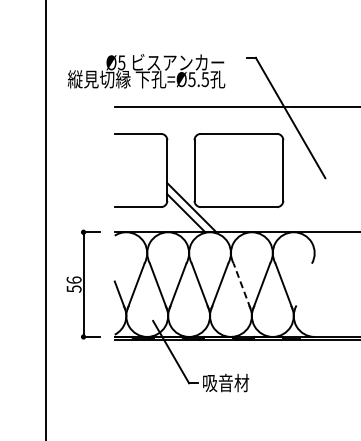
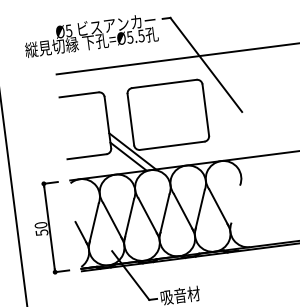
text: (146, 71) -> (90, 35), moved
text: (73, 279) -> (40, 224), 56 -> 50
line: (242, 286) -> (183, 212), dashed -> solid

